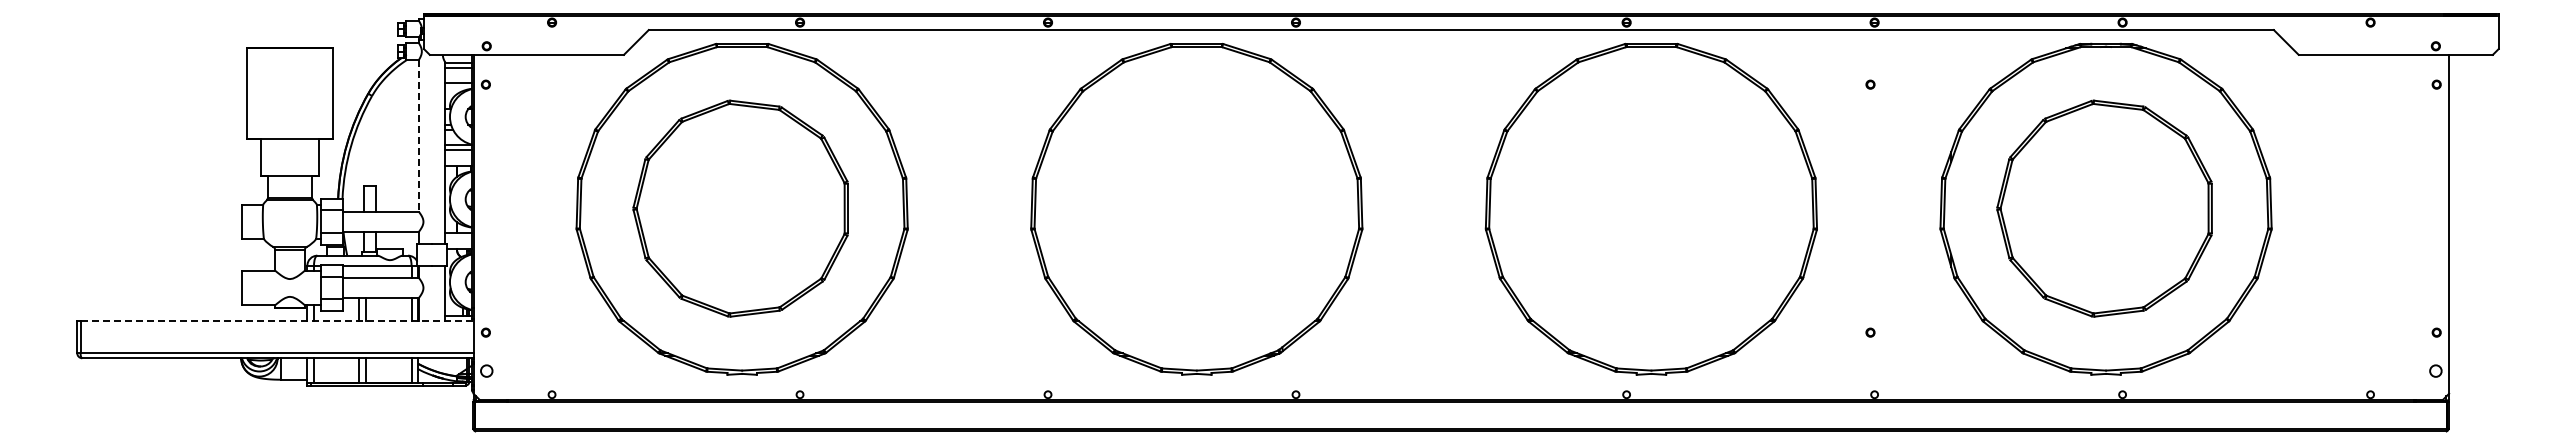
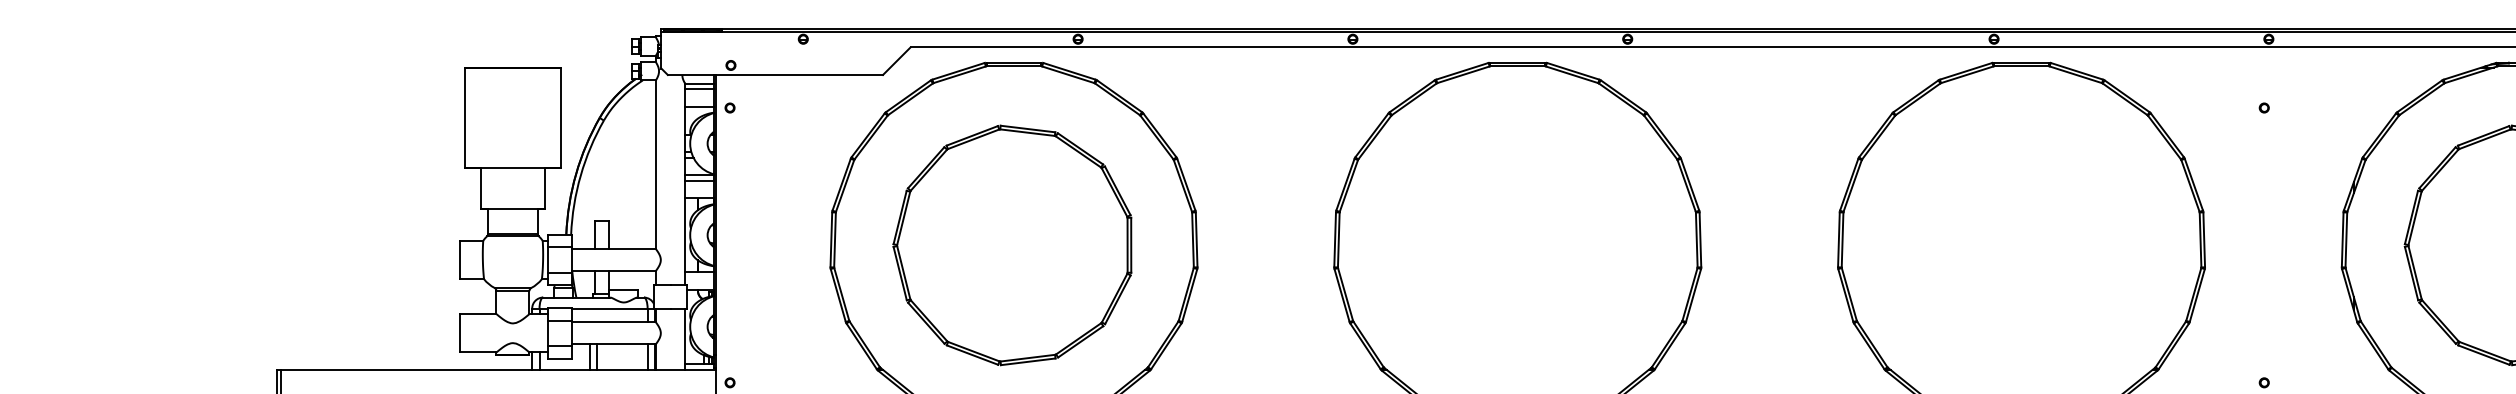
line: (418, 136) -> (655, 165), dashed -> solid
line: (277, 321) -> (499, 370), dashed -> solid

